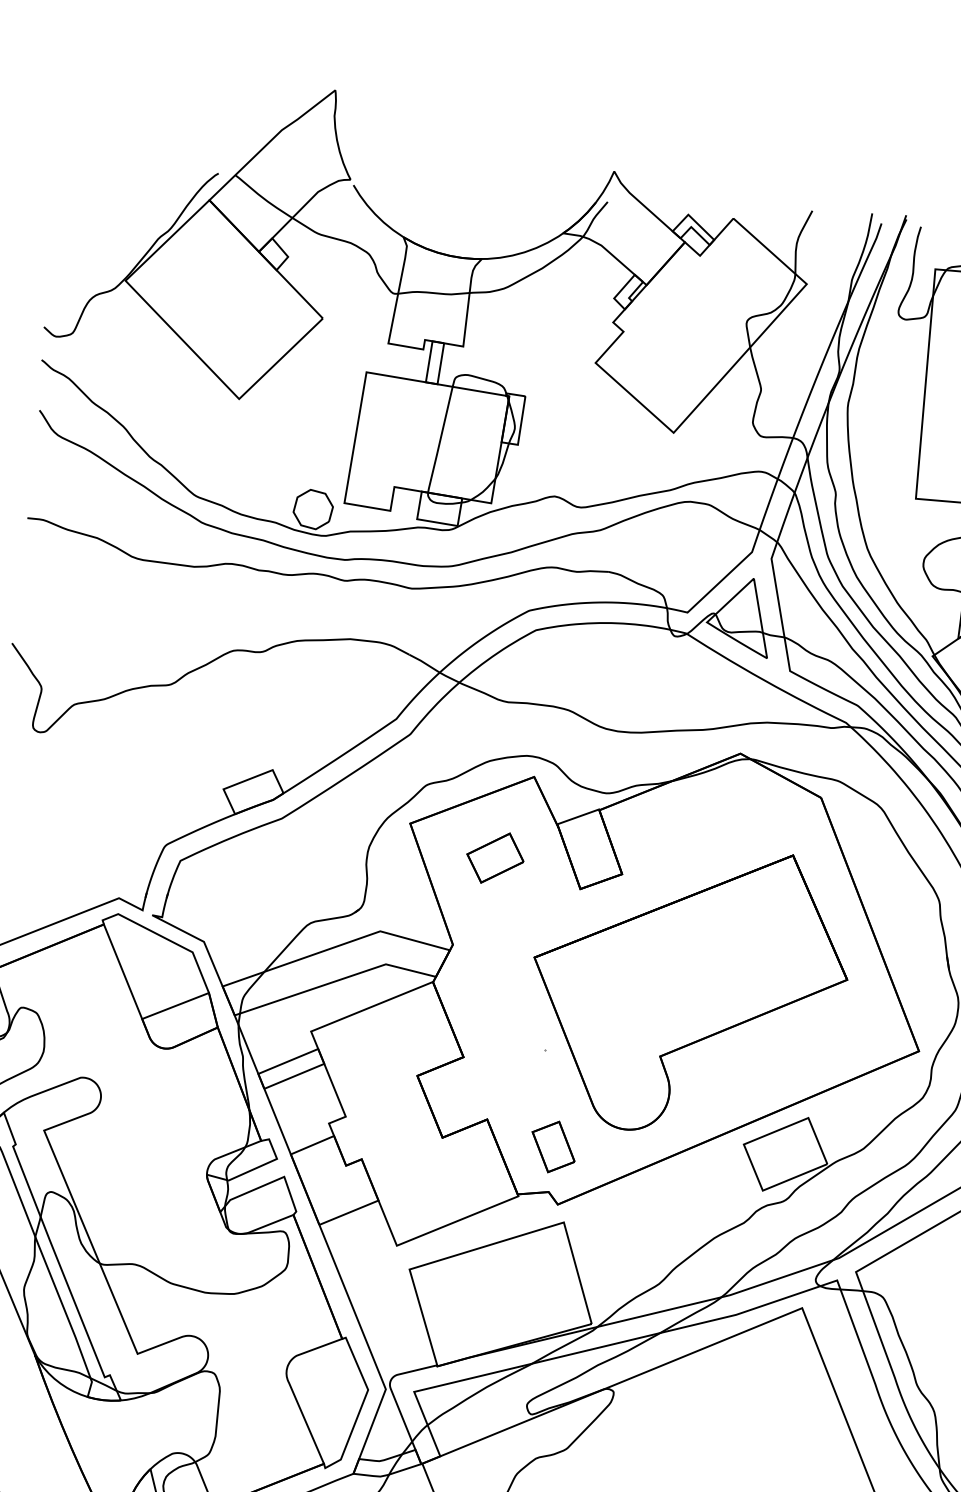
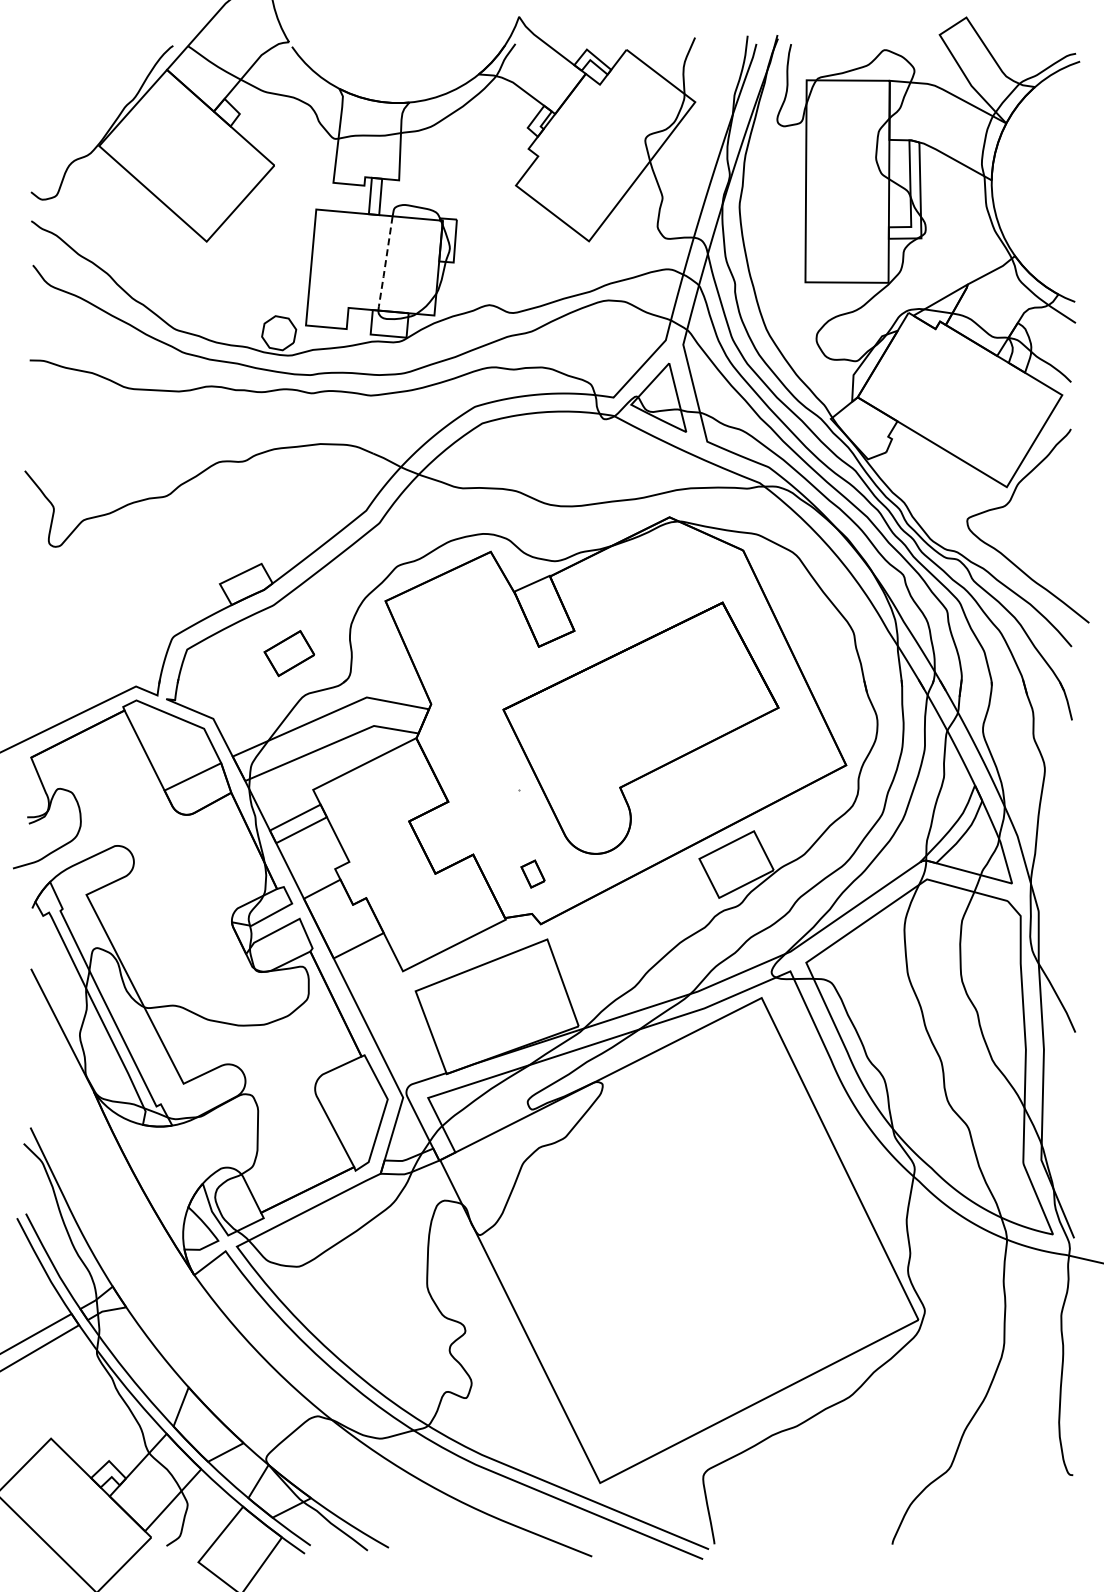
line: (440, 440) -> (385, 264), solid -> dashed
part: (495, 858) -> (289, 653), moved
part: (552, 1146) -> (532, 873), size x0.6

